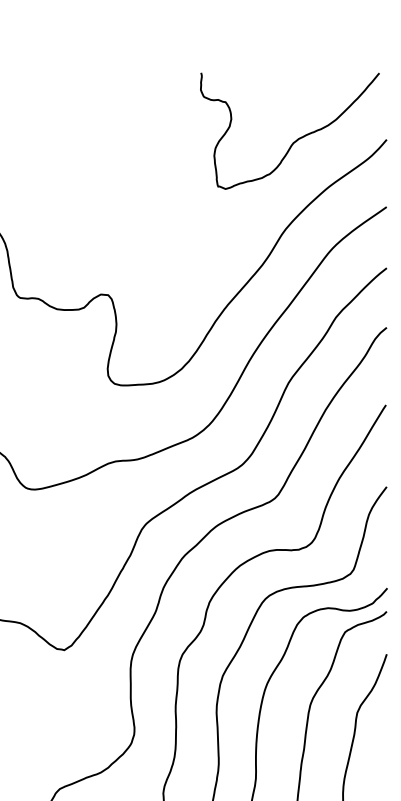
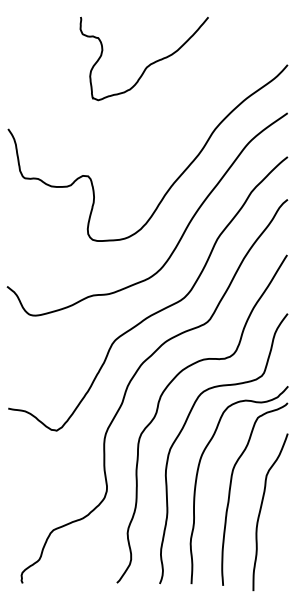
curve: (294, 140) -> (147, 65), moved

